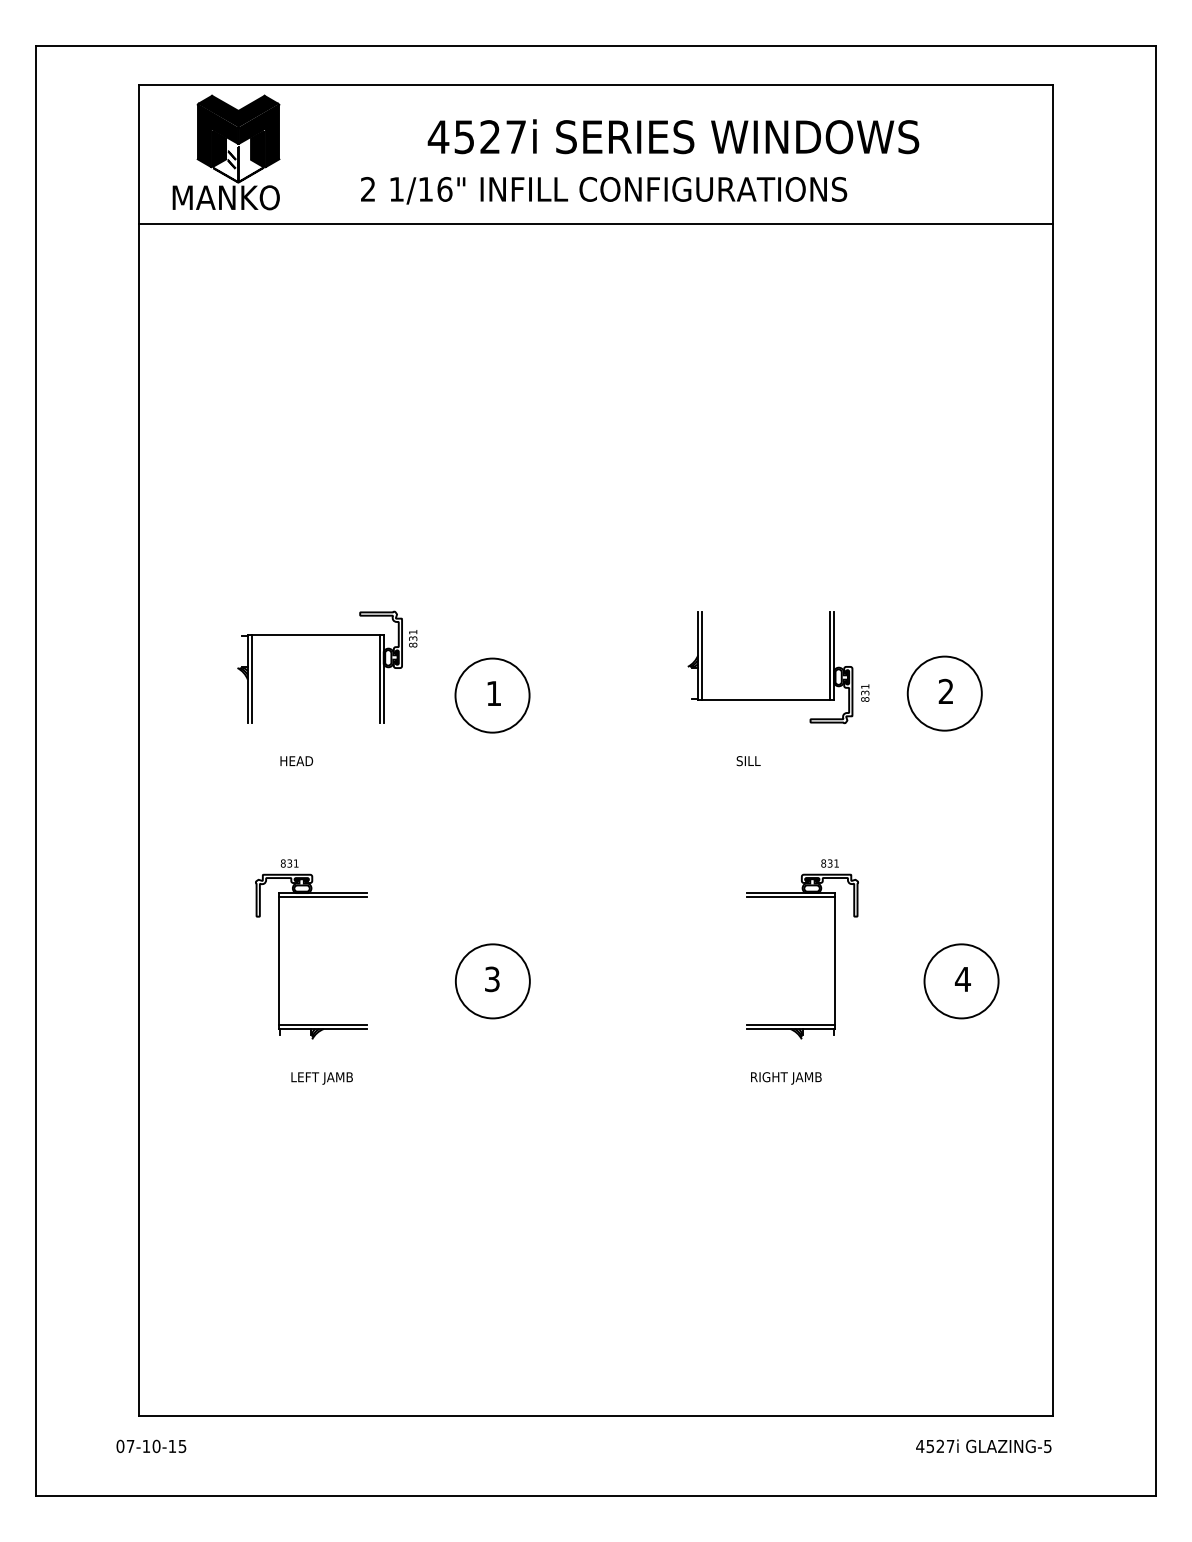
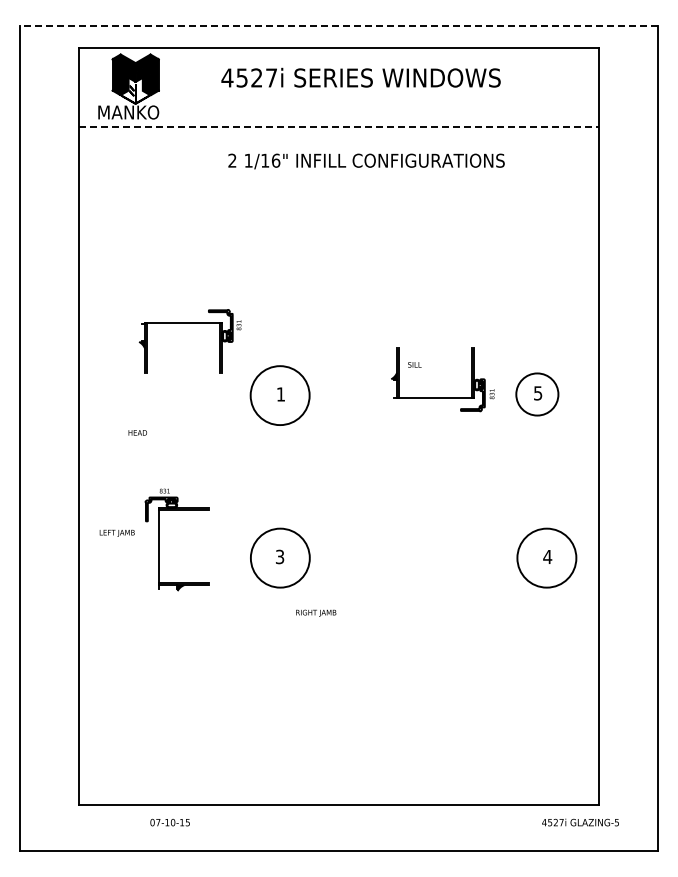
line: (595, 46) -> (338, 26), solid -> dashed
text: (672, 136) -> (360, 77), moved
text: (603, 190) -> (366, 161), moved
line: (596, 224) -> (339, 127), solid -> dashed
part: (326, 635) -> (189, 323), moved
text: (946, 691) -> (538, 393), 2 -> 5
circle: (493, 695) -> (280, 395), size x1.4
text: (296, 760) -> (137, 432), moved
text: (748, 760) -> (414, 364), moved
part: (834, 948) -> (474, 539), removed
circle: (493, 982) -> (280, 558), size x1.4
circle: (960, 982) -> (546, 558), size x1.4
text: (320, 1076) -> (116, 532), moved
text: (786, 1076) -> (316, 612), moved
text: (150, 1446) -> (169, 822), moved
text: (983, 1446) -> (580, 822), moved

